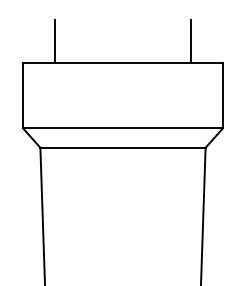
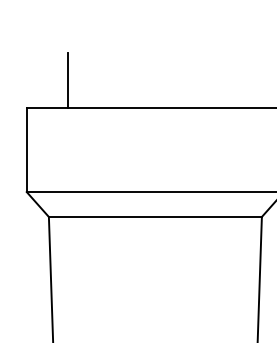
line: (190, 41) -> (242, 79), removed

